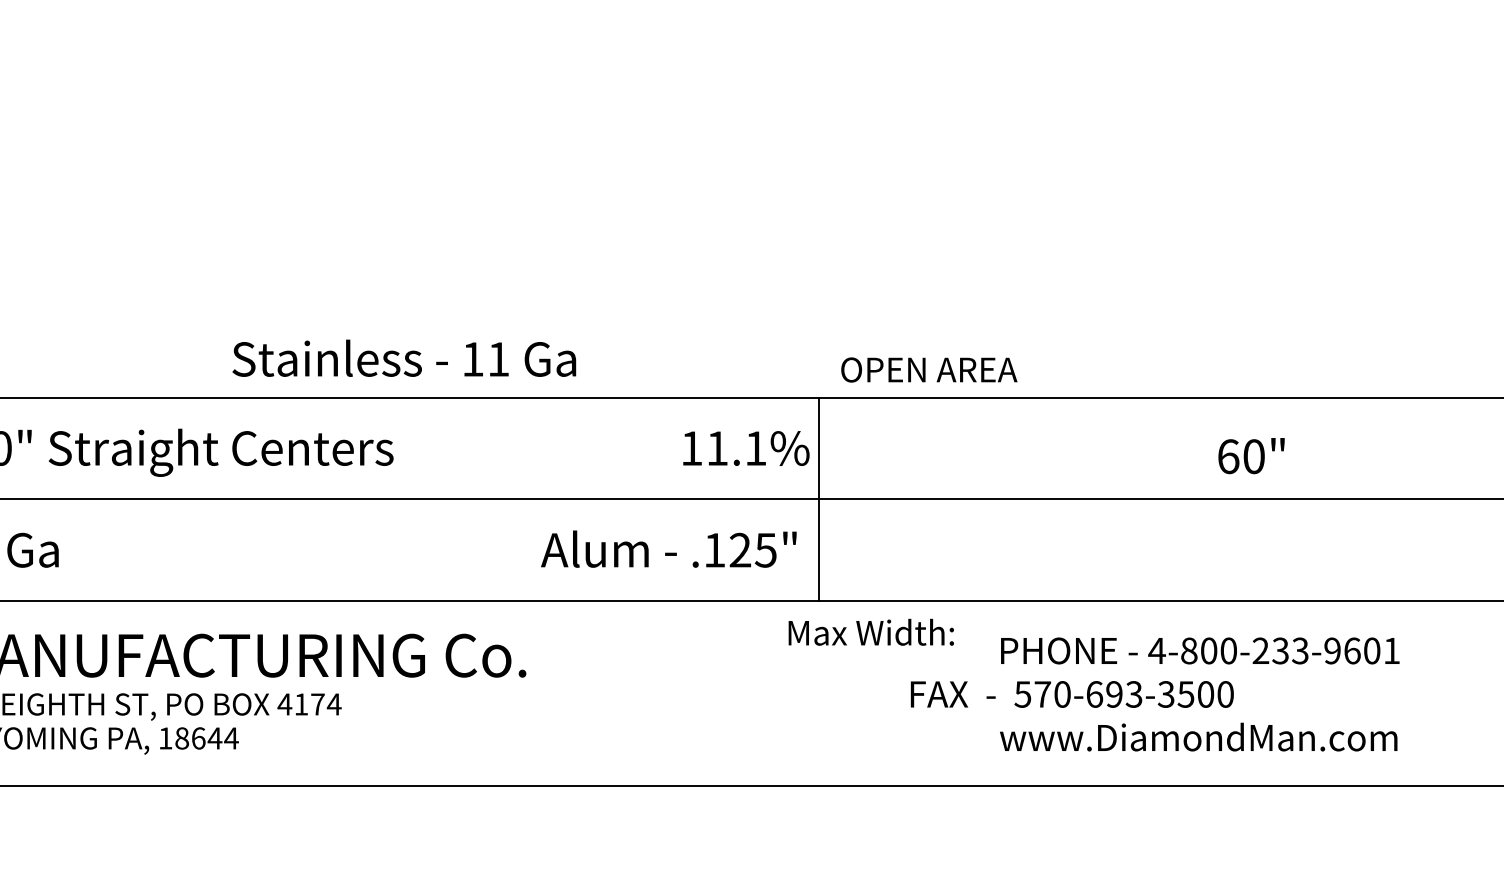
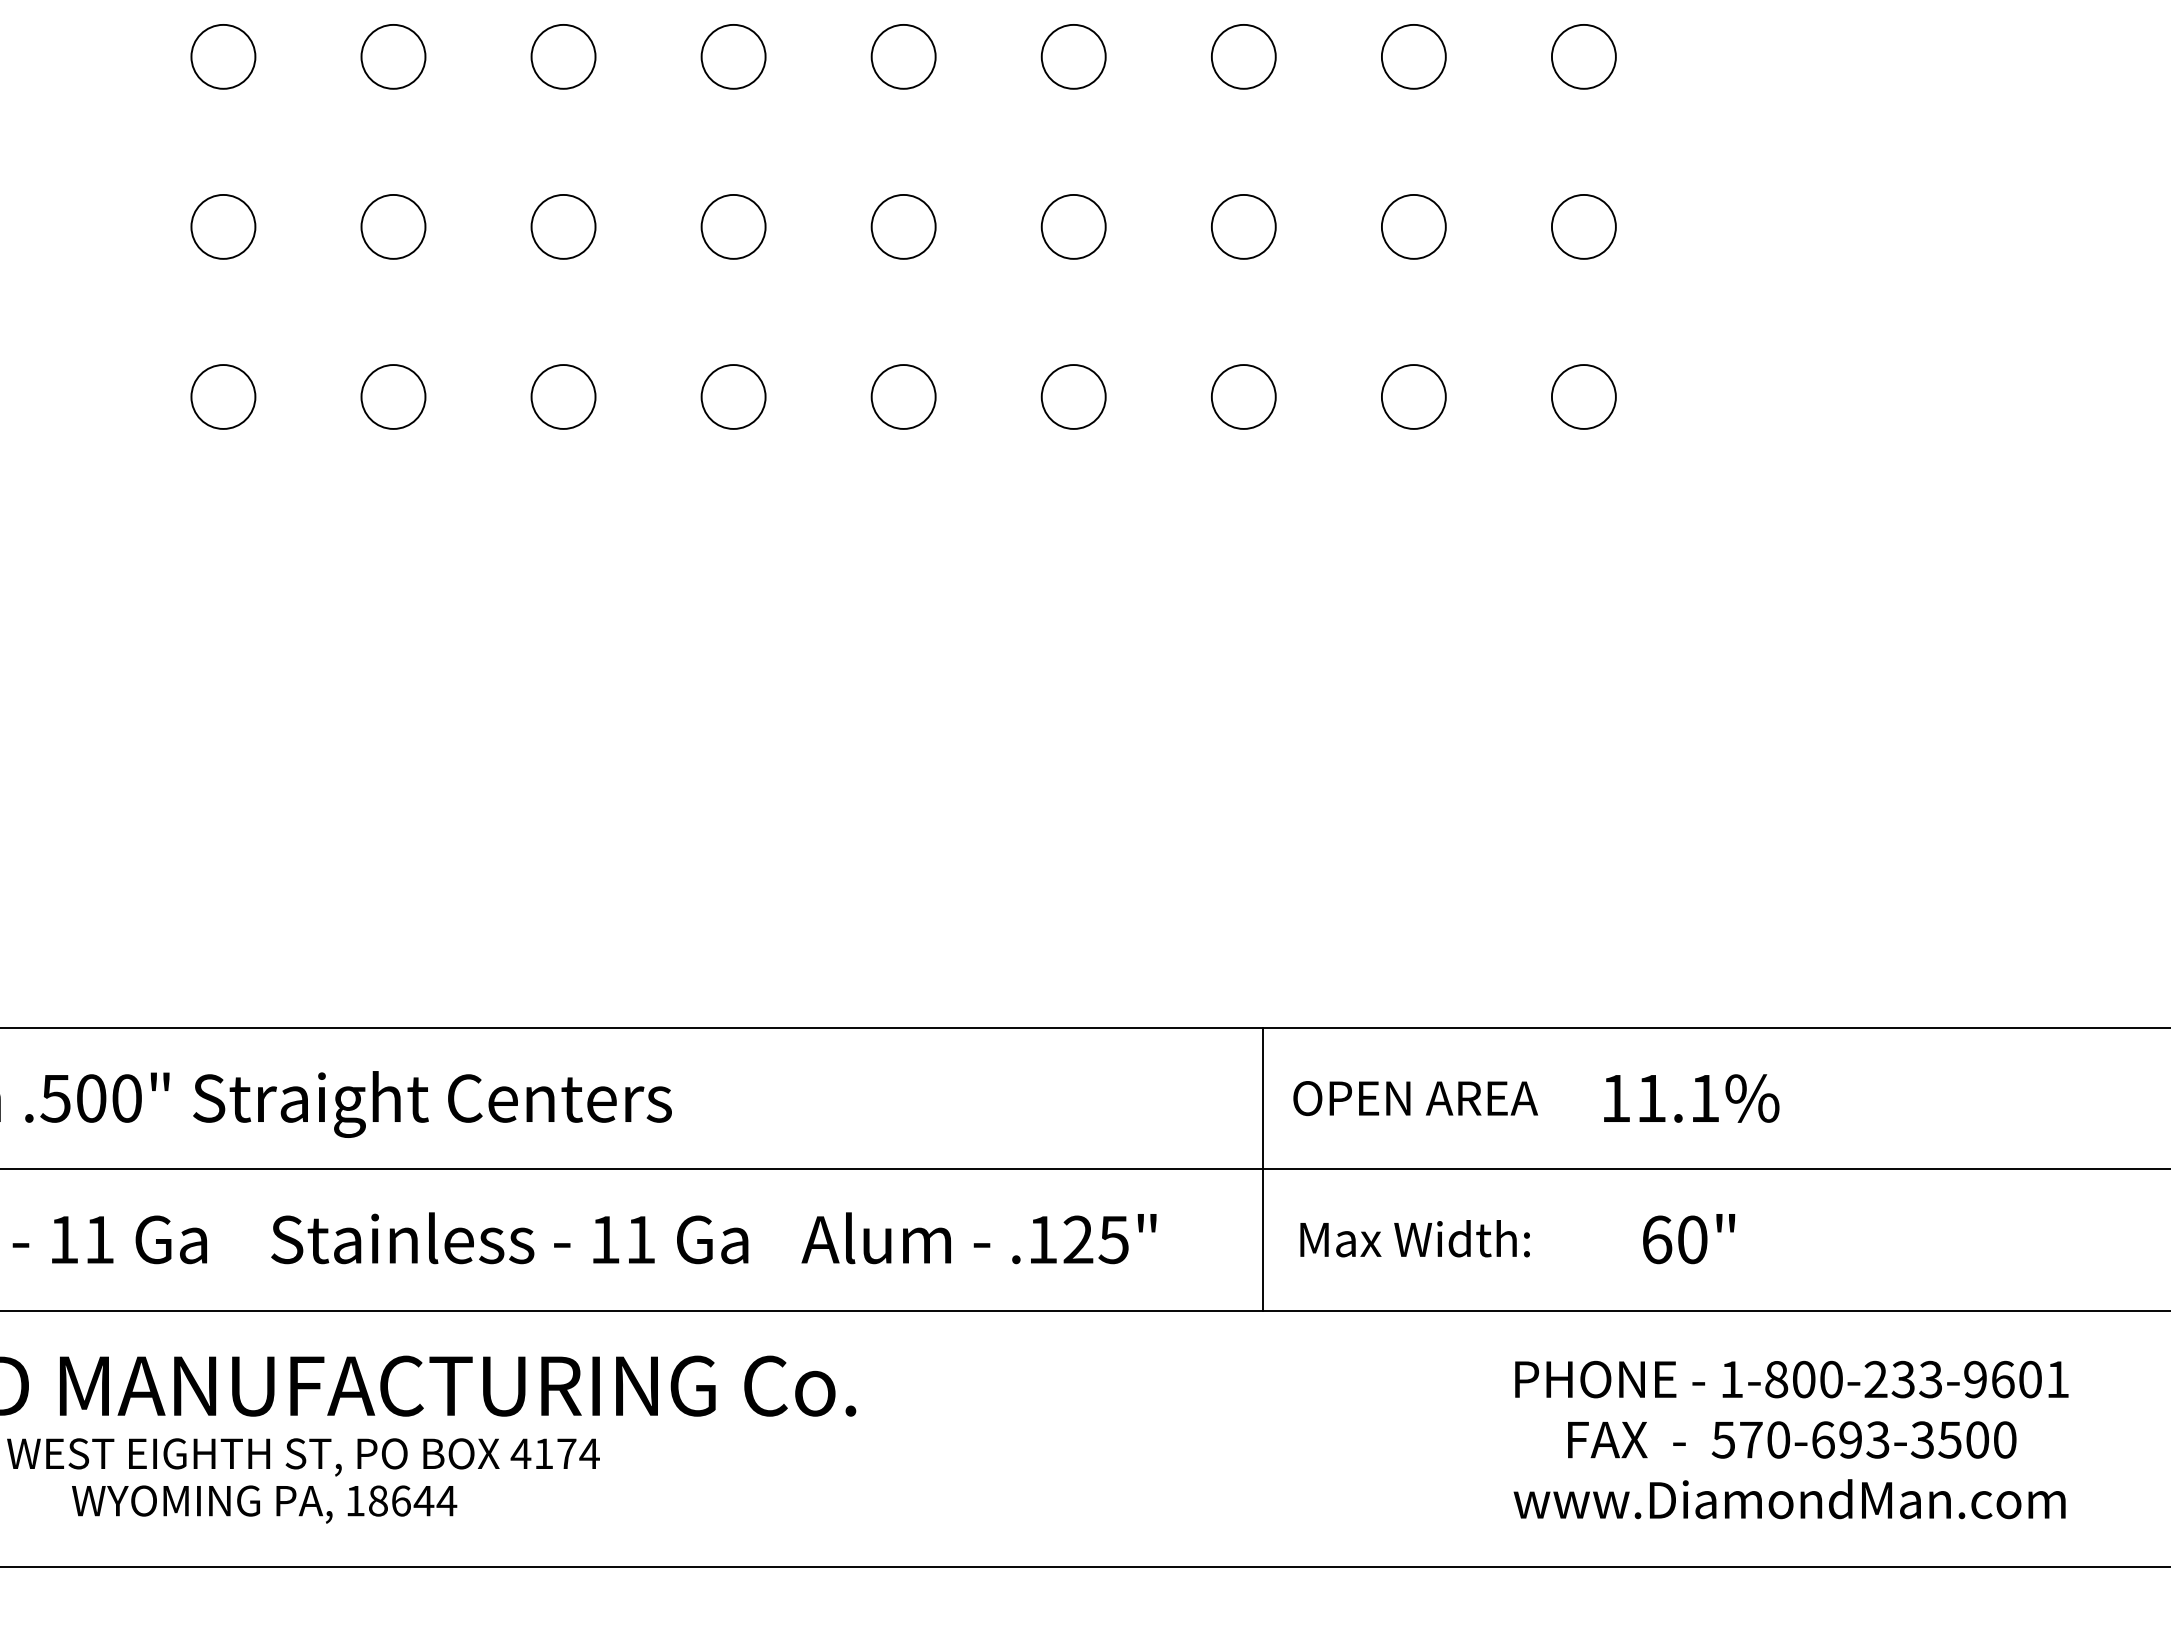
text: (404, 358) -> (509, 1238), moved
text: (929, 369) -> (1415, 1098), moved
text: (746, 448) -> (1691, 1098), moved
text: (1251, 456) -> (1689, 1239), moved
text: (668, 549) -> (978, 1238), moved
text: (870, 632) -> (1414, 1238), moved
text: (1156, 650) -> (1731, 1379), 4-800-233-9601 -> 1-800-233-9601
text: (1072, 694) -> (1792, 1439), moved

